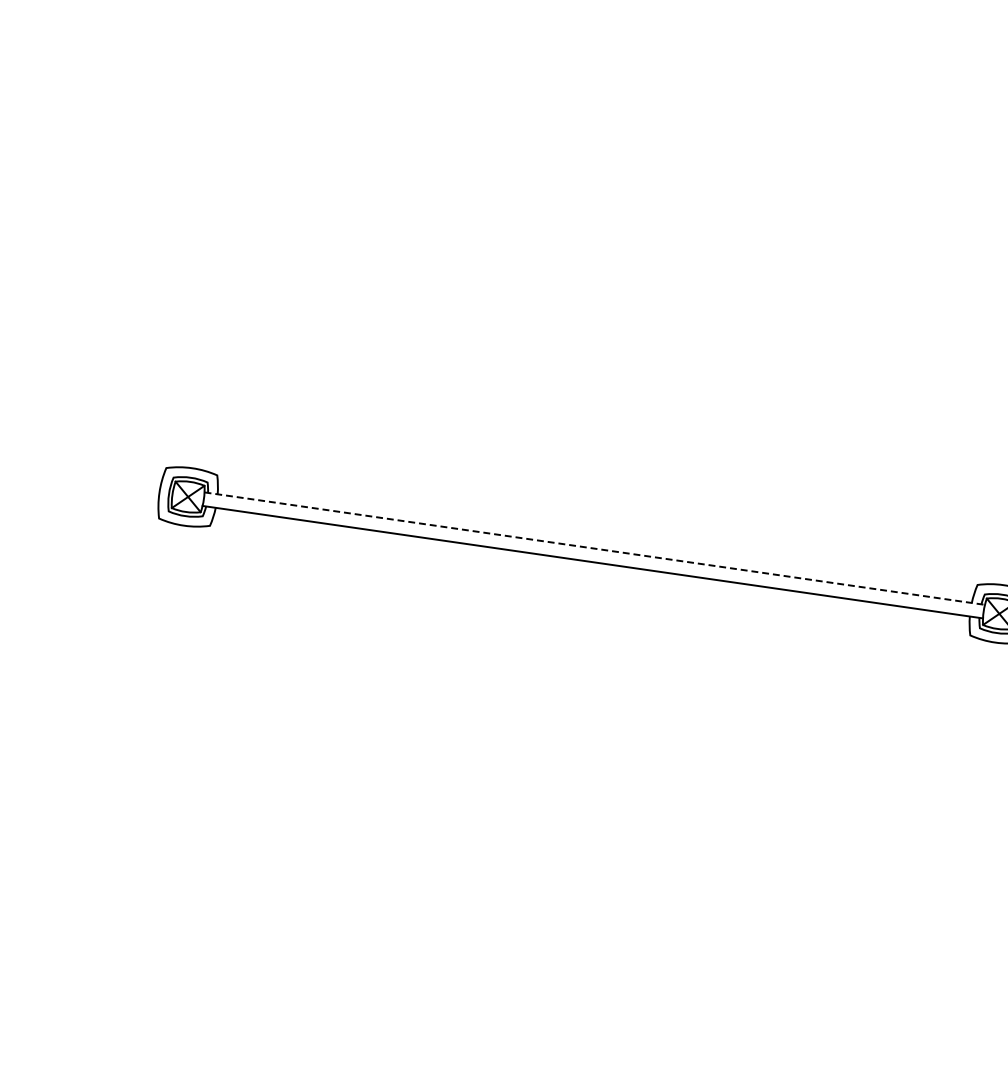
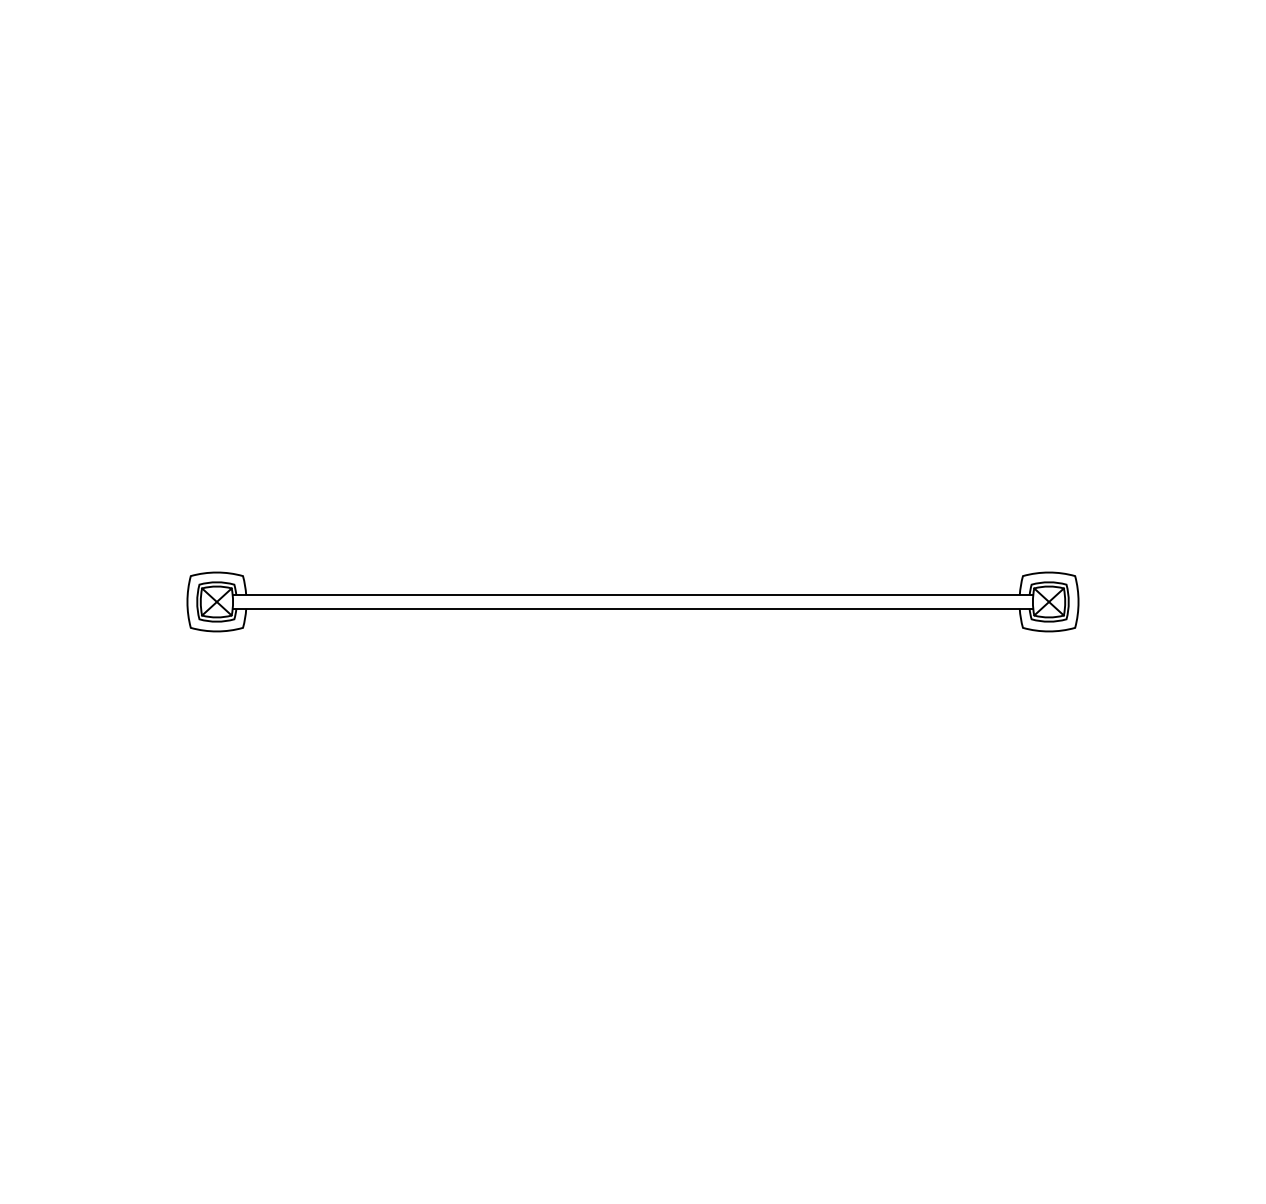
line: (595, 549) -> (633, 595), dashed -> solid

